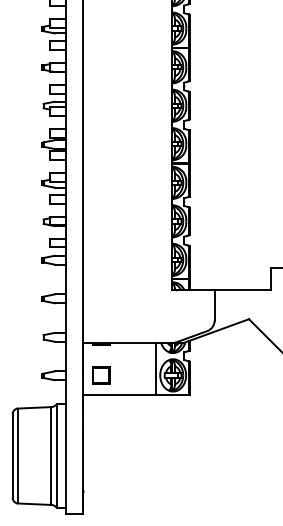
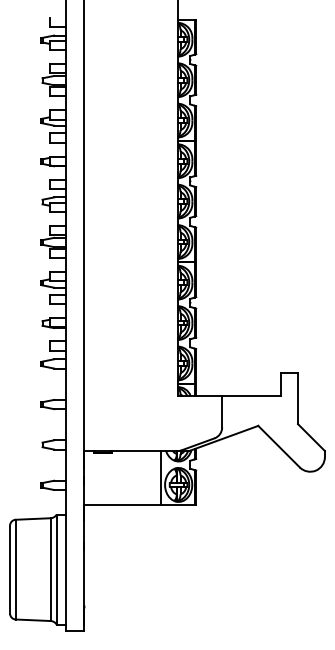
part: (100, 374) -> (102, 484), removed

